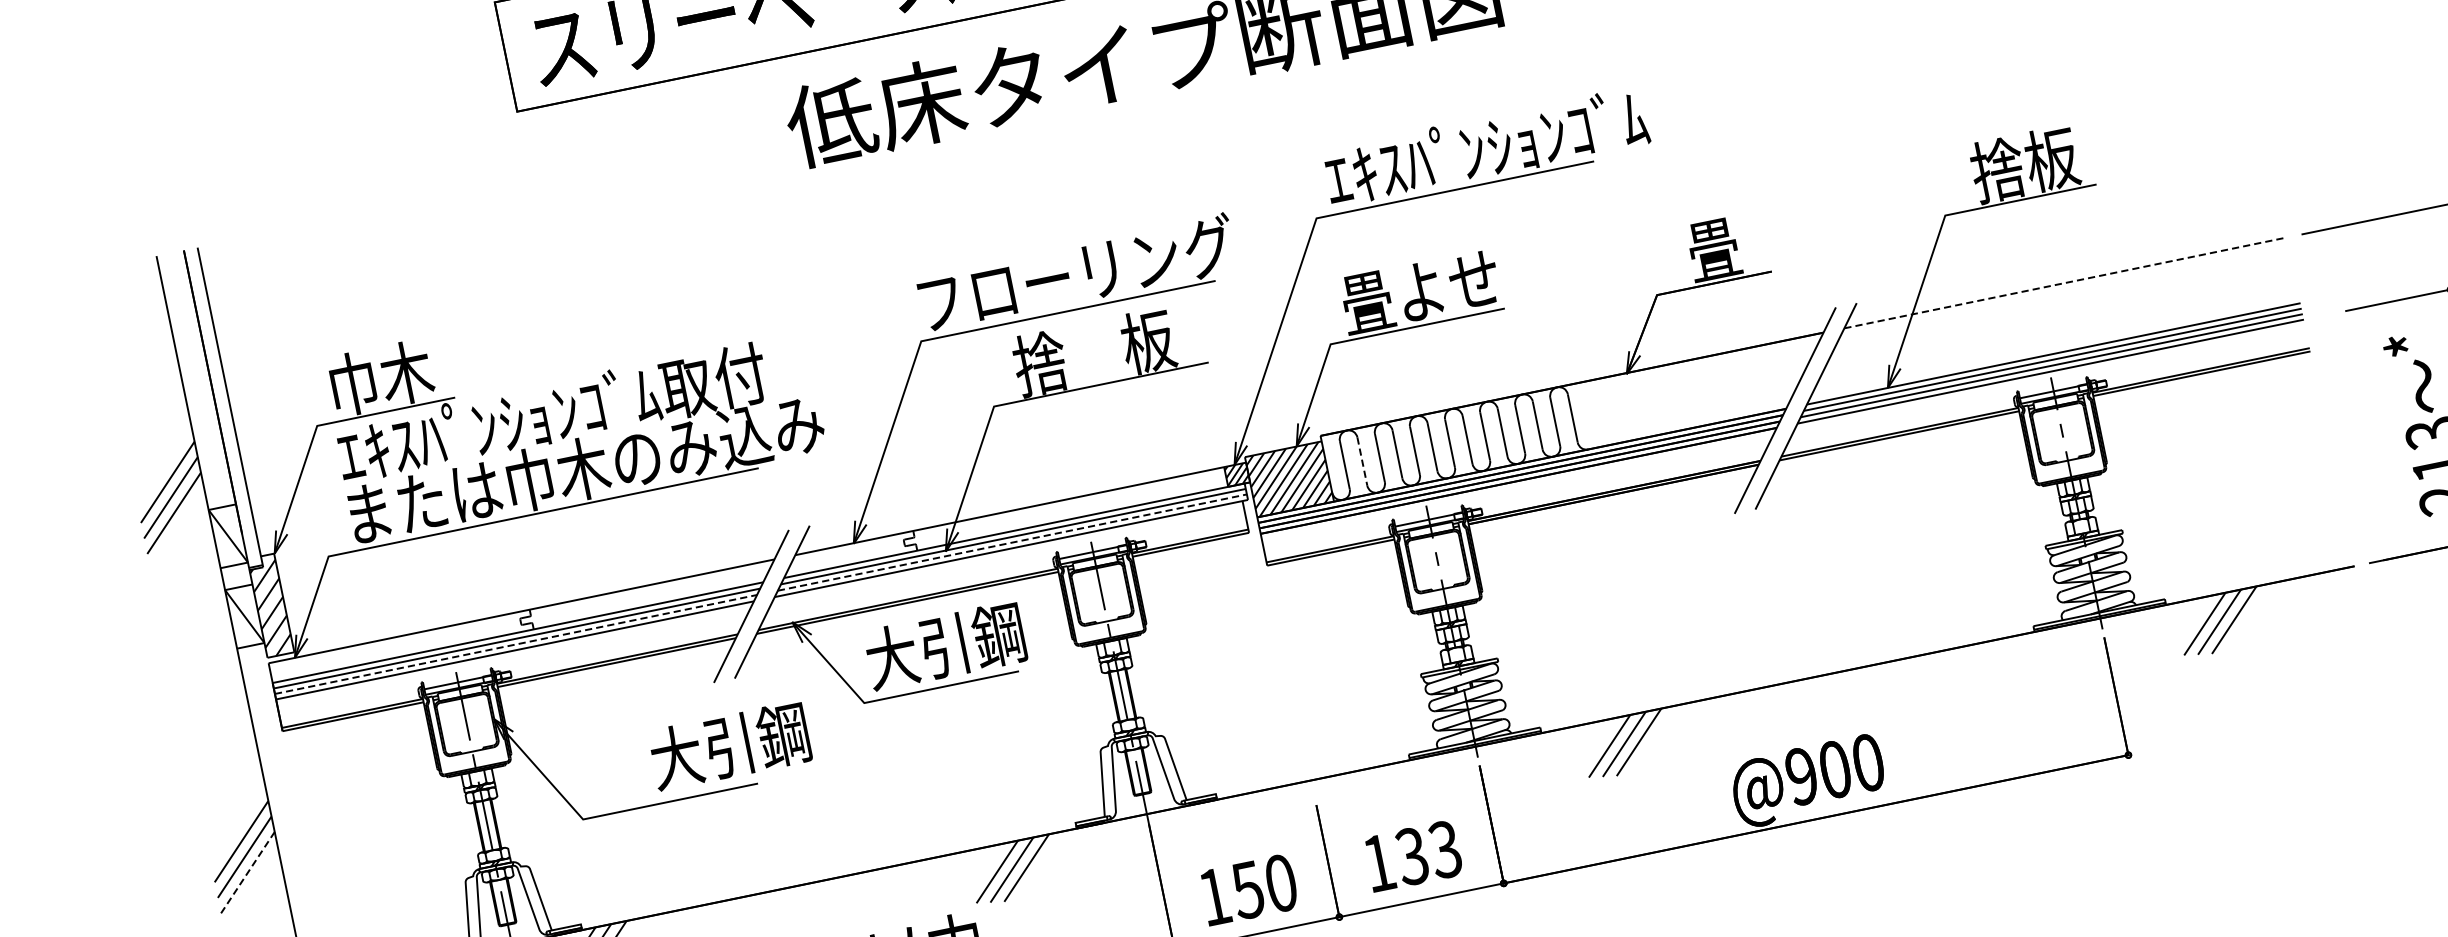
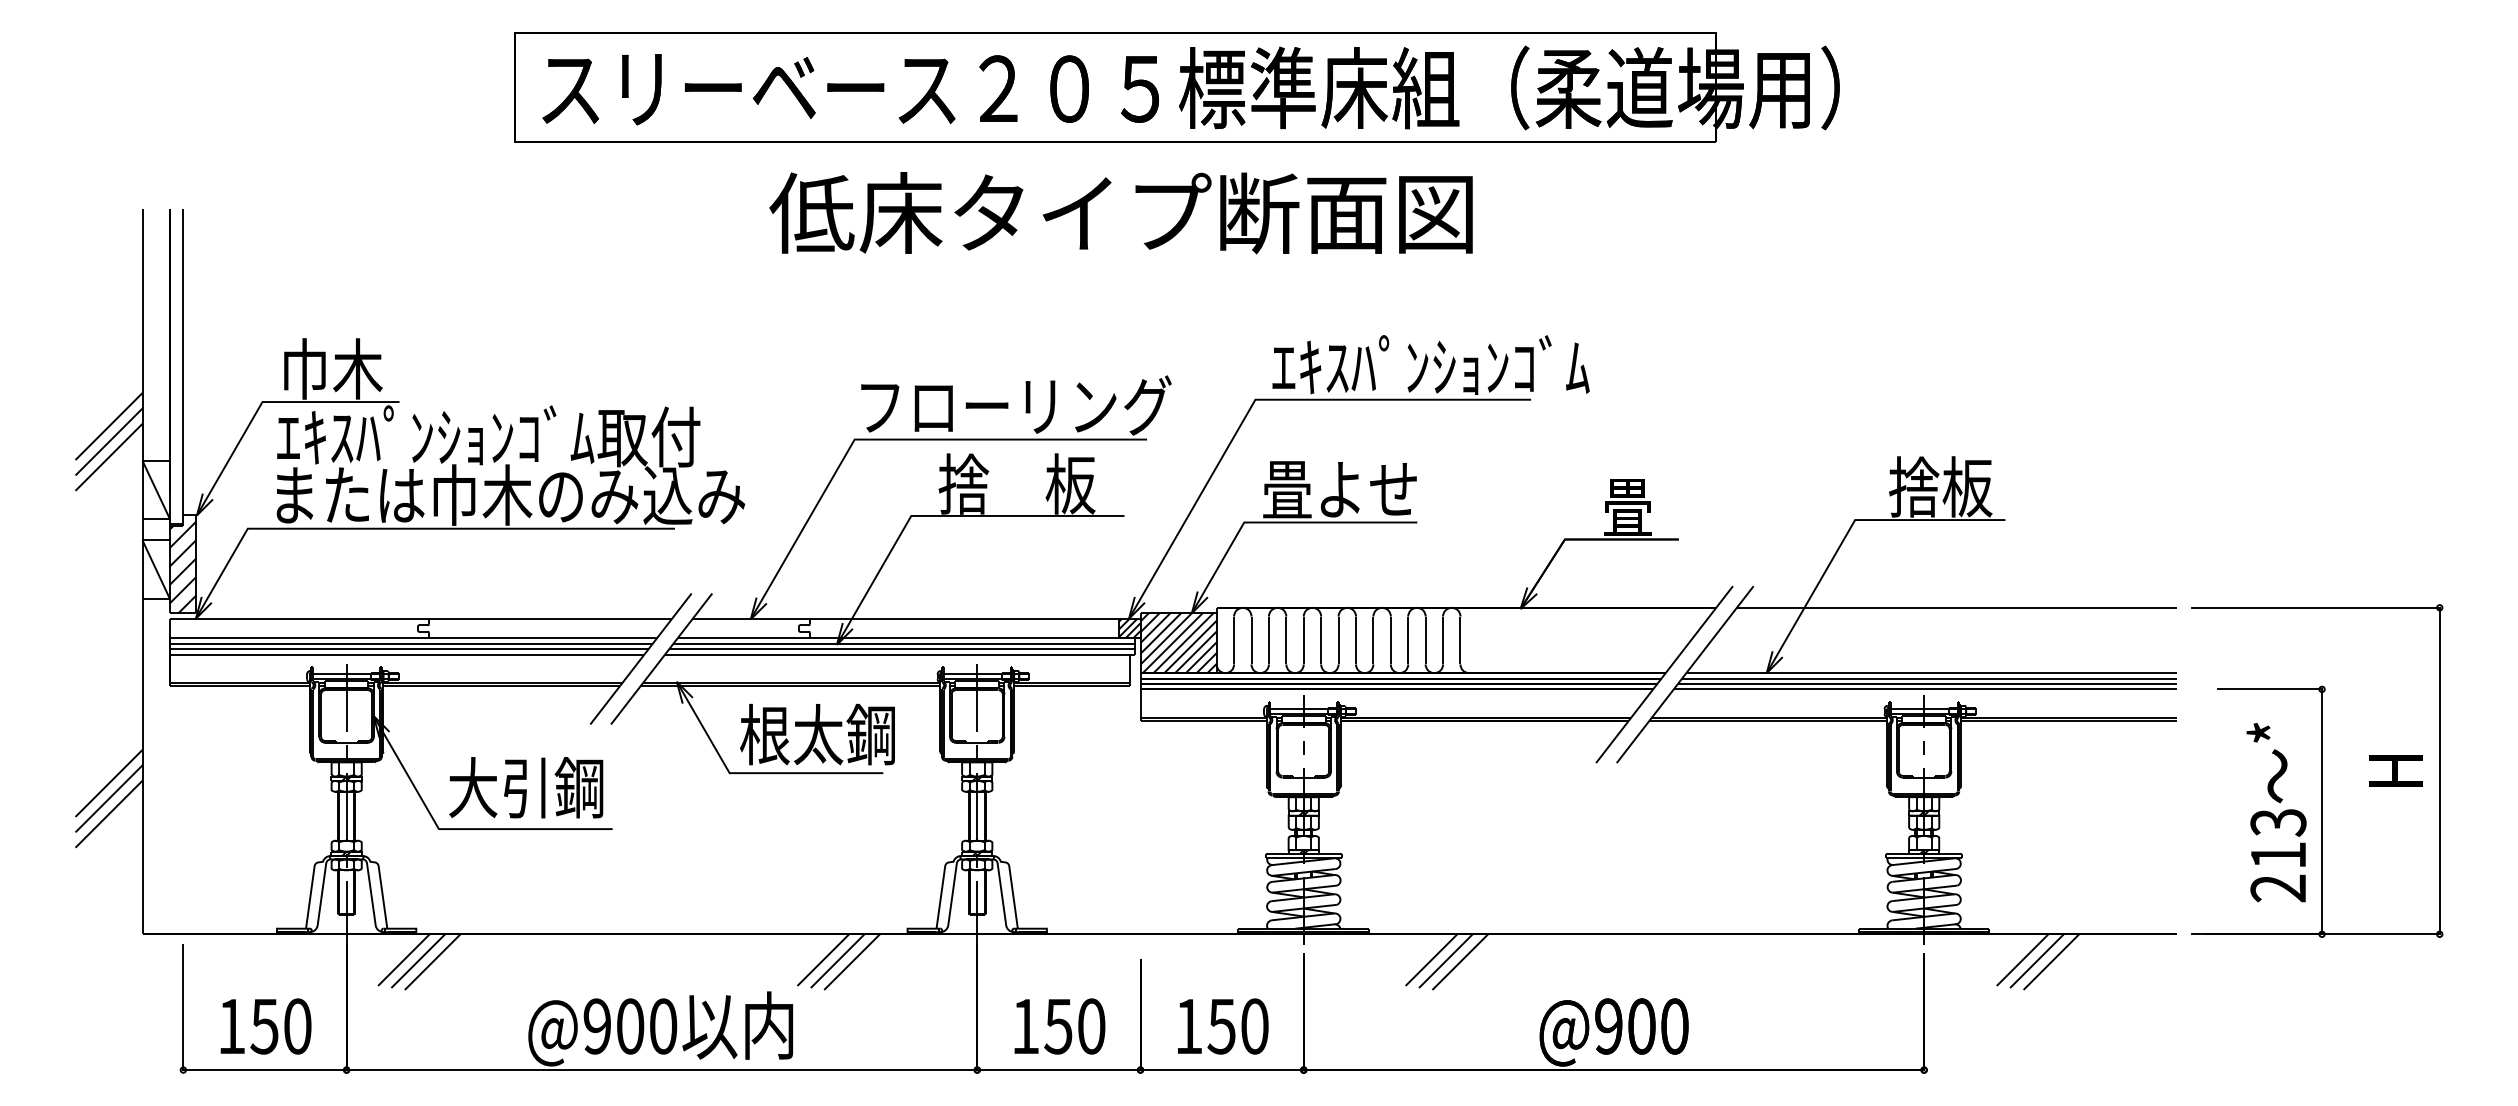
line: (2065, 282) -> (1956, 607), dashed -> solid
line: (1362, 461) -> (1251, 640), dashed -> solid
line: (1012, 542) -> (902, 649), dashed -> solid
line: (516, 644) -> (409, 649), dashed -> solid
text: (918, 651) -> (791, 734), 大引鋼 -> 根太鋼
text: (730, 745) -> (526, 787), moved
text: (1428, 853) -> (1237, 1026), 133 -> 150
line: (248, 871) -> (109, 813), dashed -> solid

